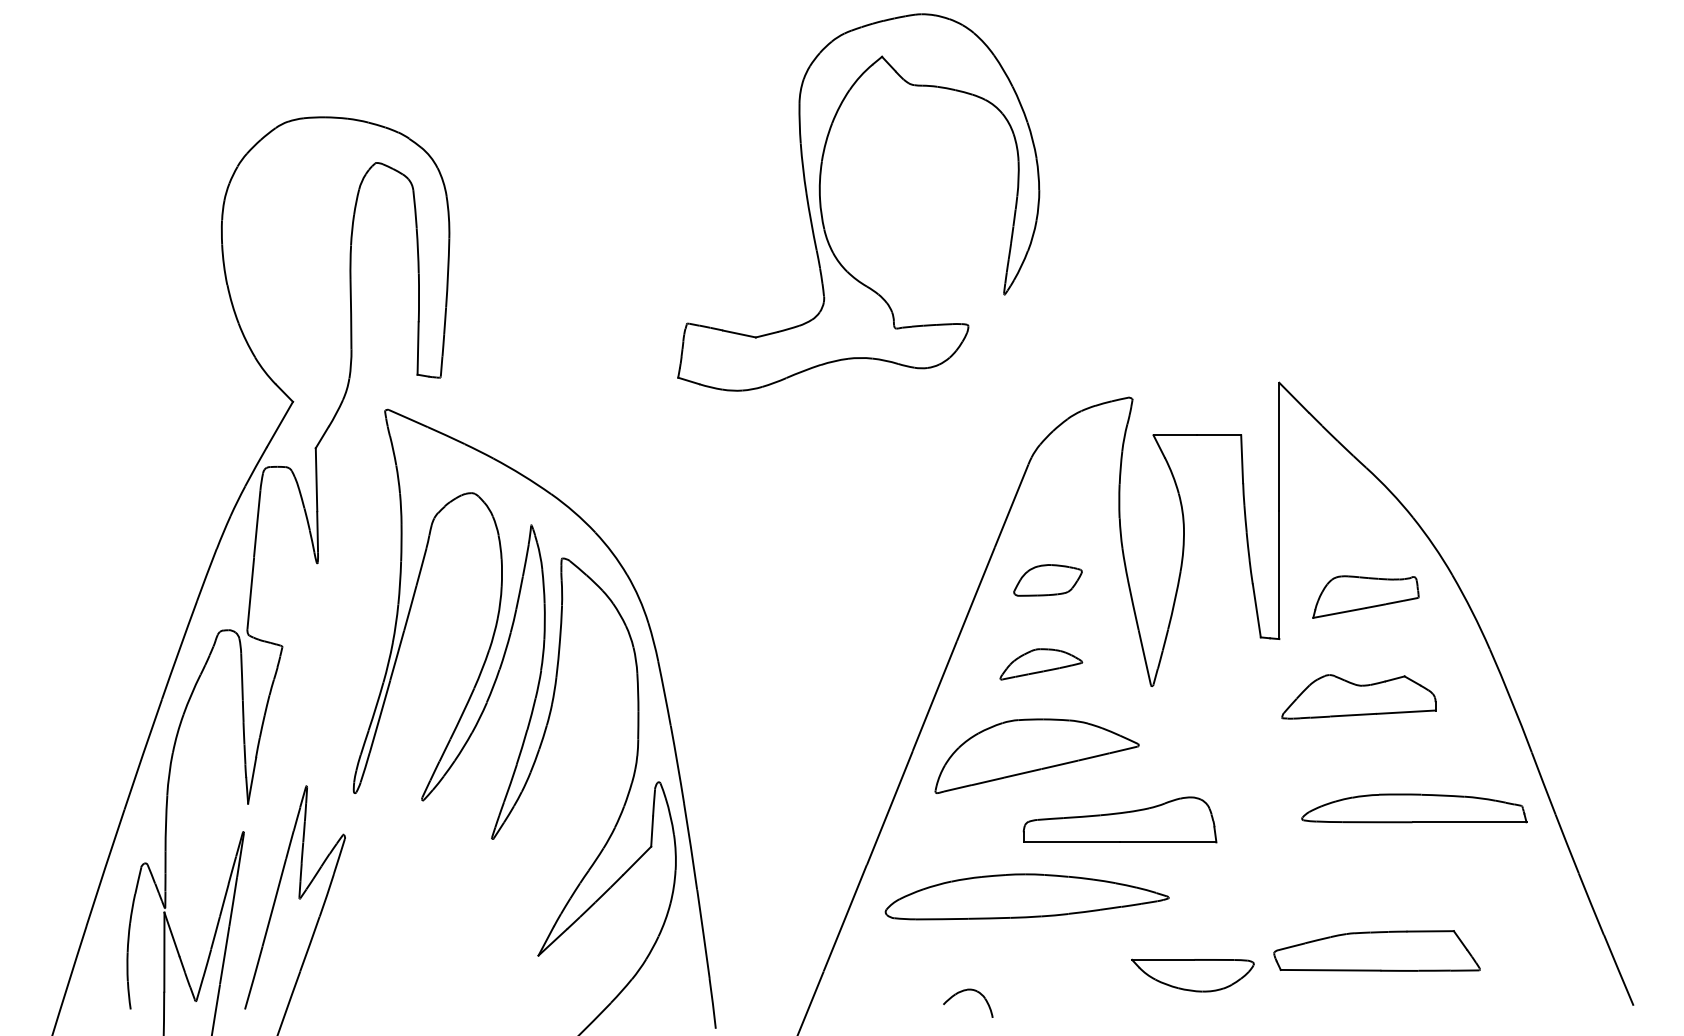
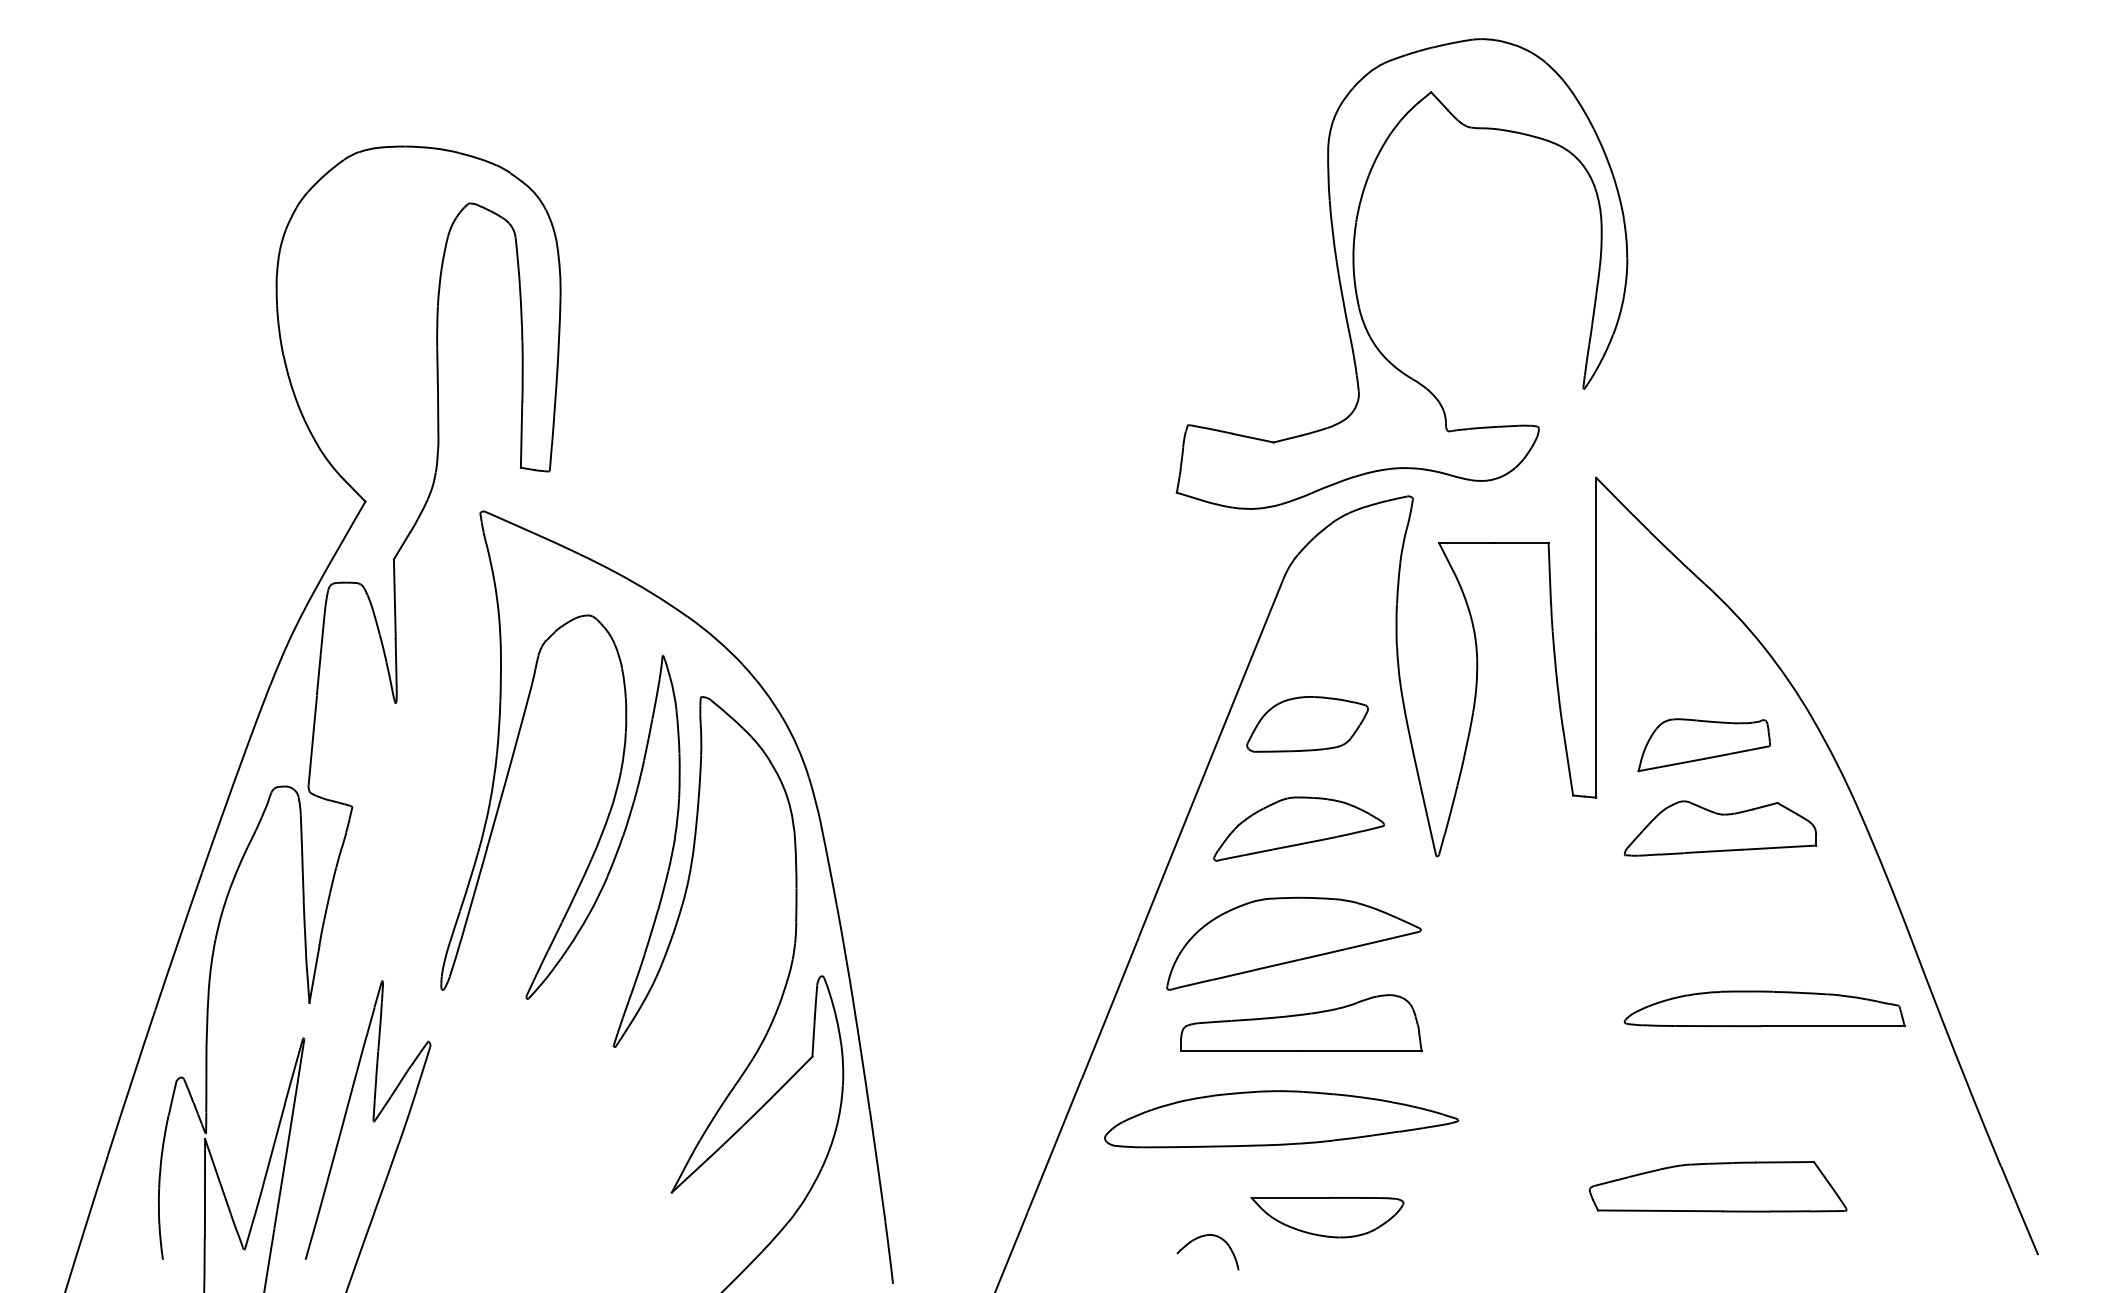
part: (821, 202) -> (1355, 274), moved
part: (1047, 580) -> (1306, 724), size x1.43
part: (1041, 664) -> (1299, 829), size x1.67
part: (1358, 696) -> (1719, 828), moved
part: (1119, 819) -> (1300, 1022), moved
part: (1192, 975) -> (1326, 1217), moved

